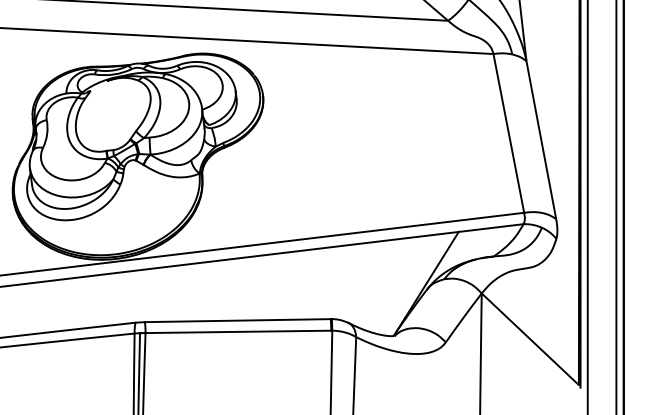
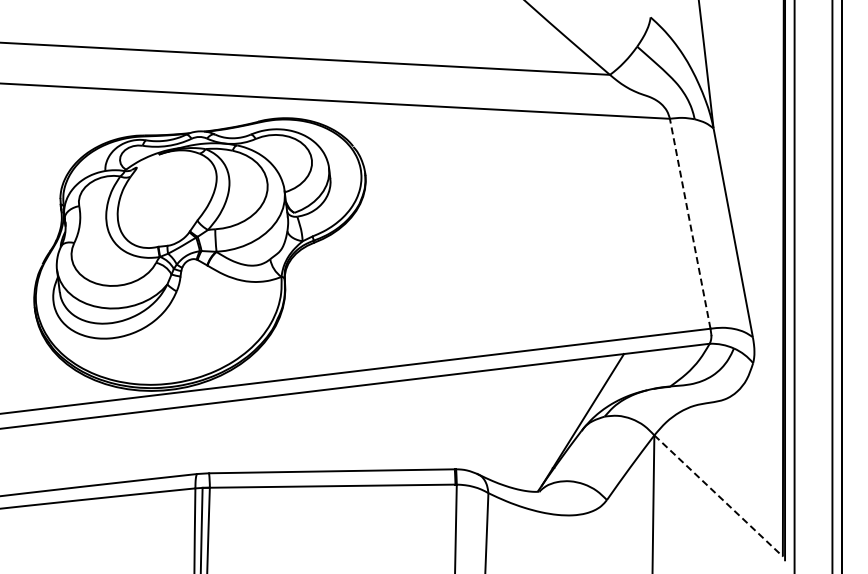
line: (509, 133) -> (690, 223), solid -> dashed
line: (530, 339) -> (718, 496), solid -> dashed

